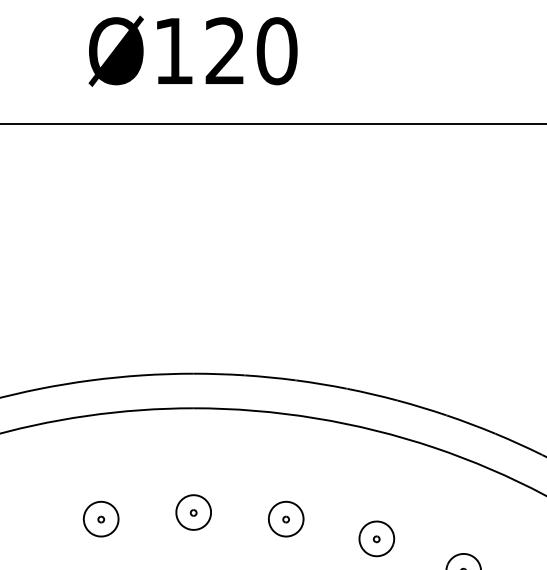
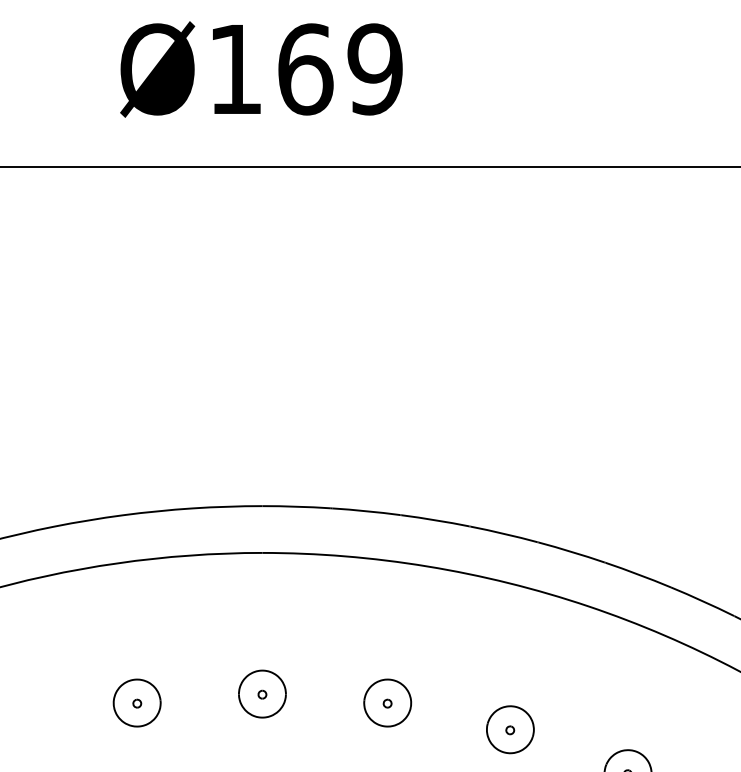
text: (251, 51) -> (340, 69), Ø120 -> Ø169

